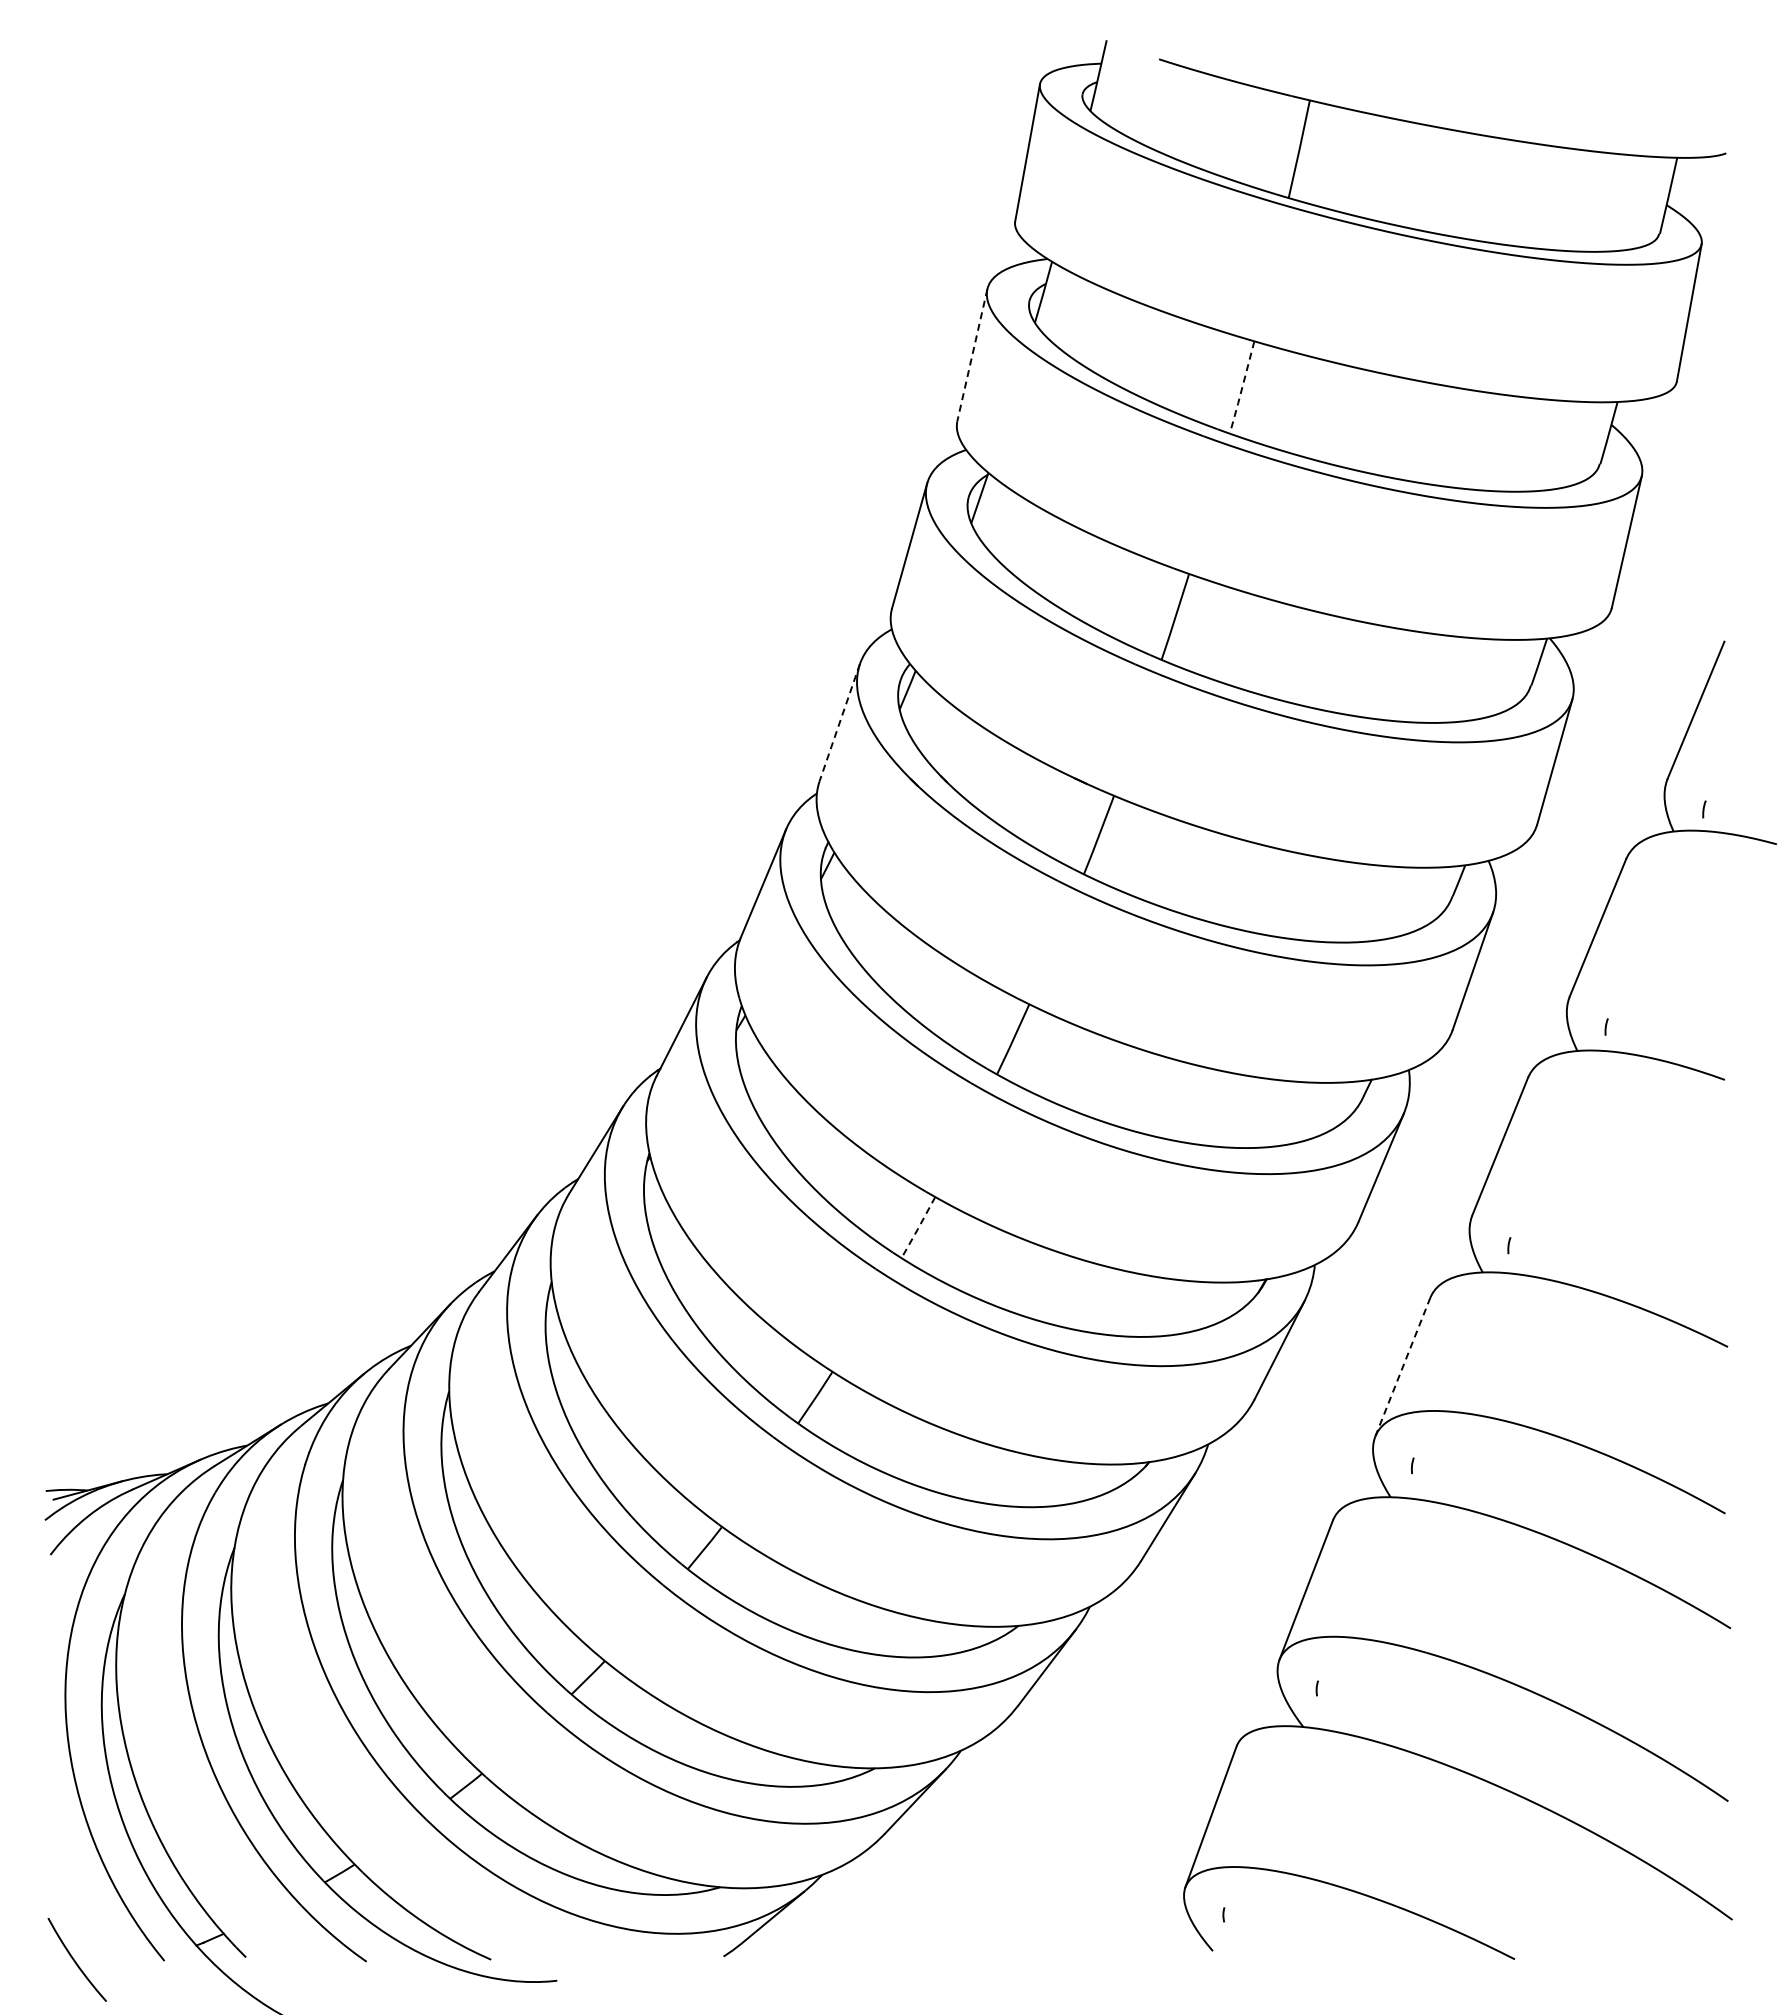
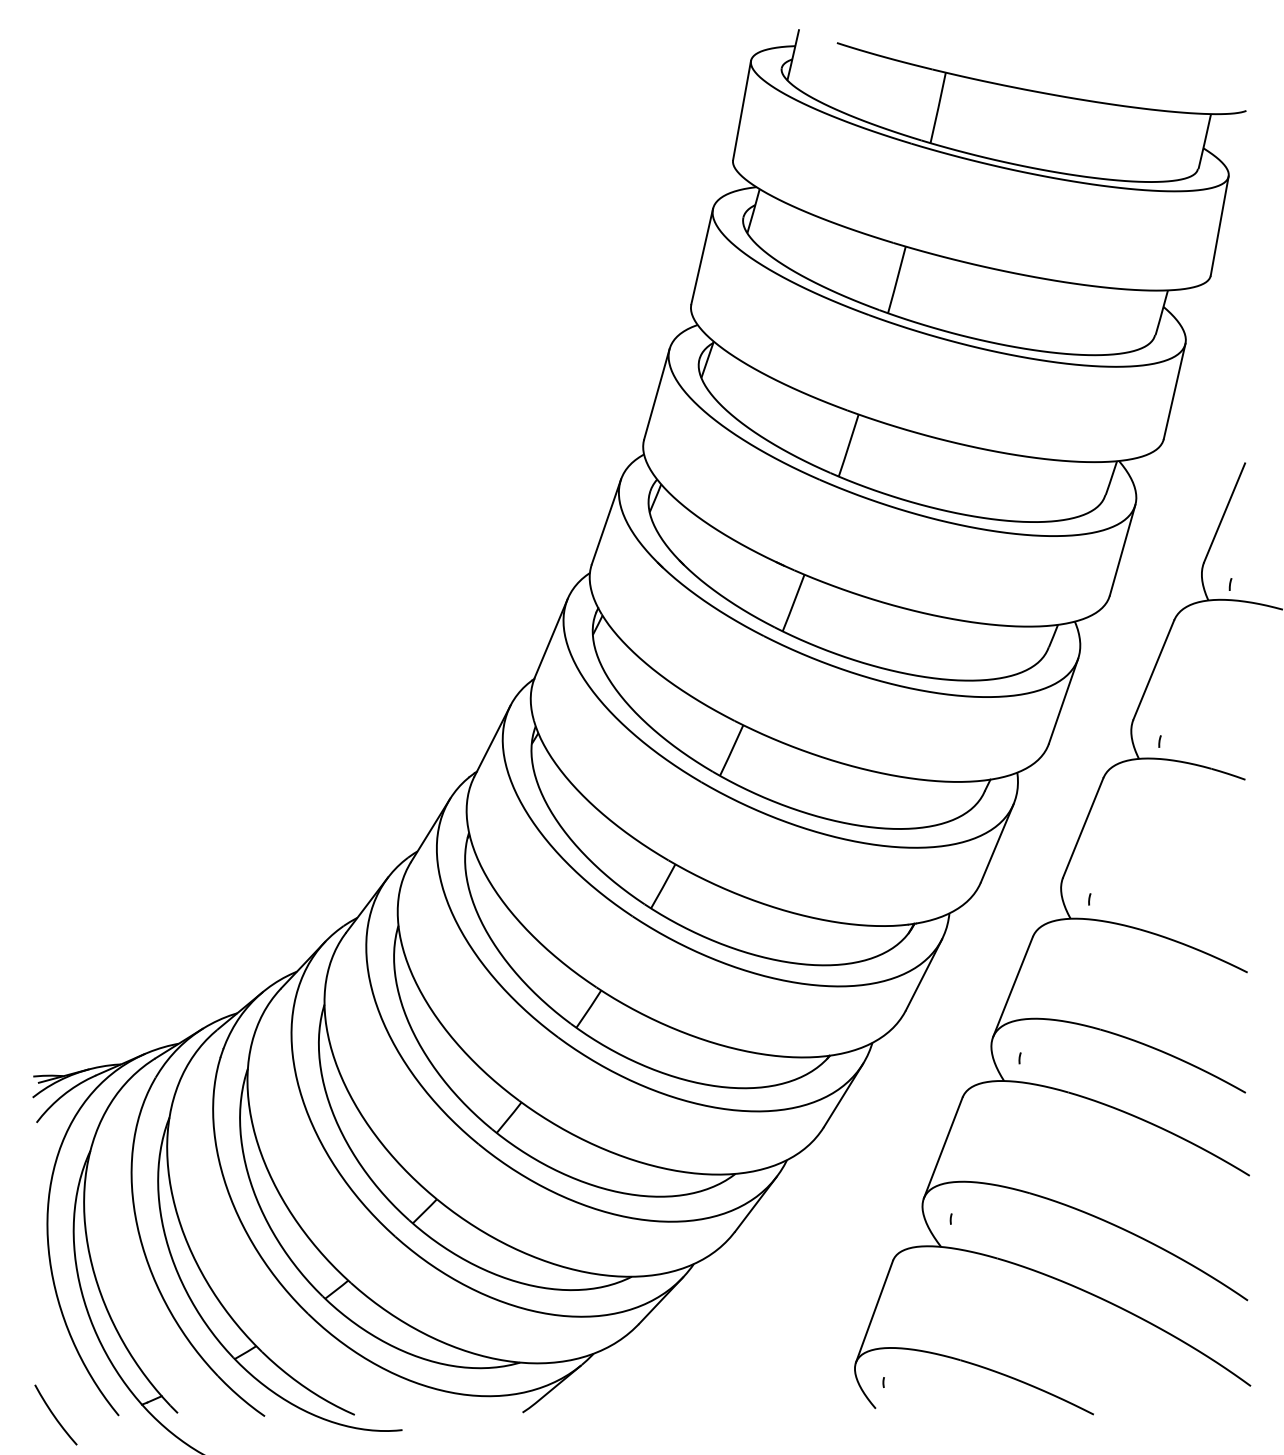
line: (972, 355) -> (702, 256), dashed -> solid
line: (1242, 388) -> (897, 280), dashed -> solid
line: (839, 723) -> (606, 522), dashed -> solid
line: (918, 1228) -> (663, 887), dashed -> solid
line: (1402, 1367) -> (1012, 987), dashed -> solid

